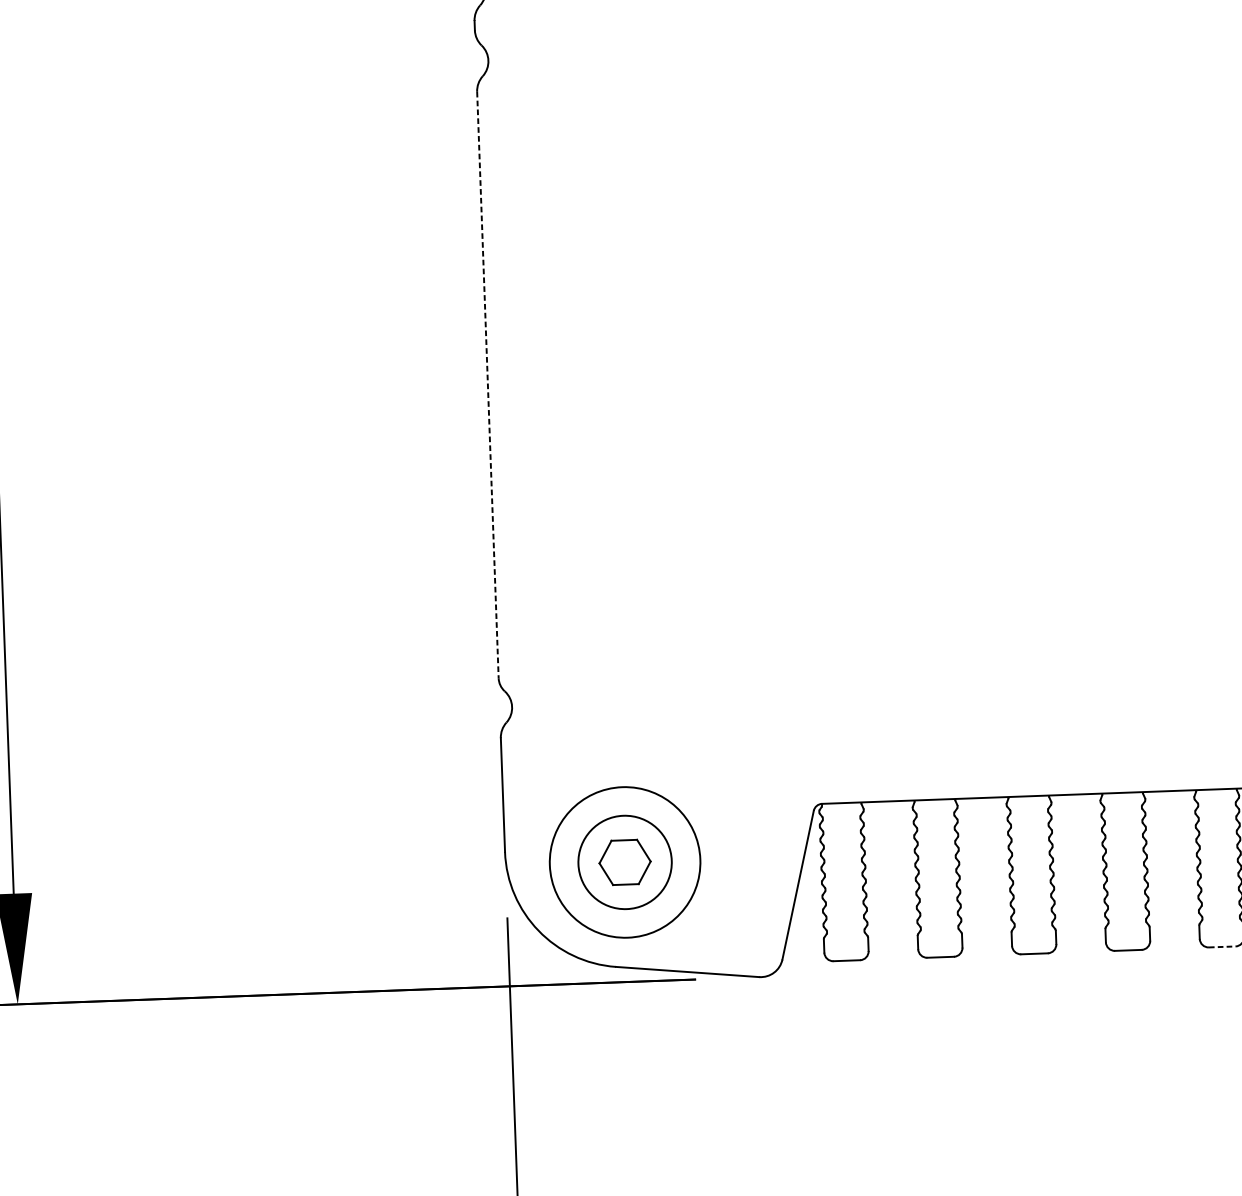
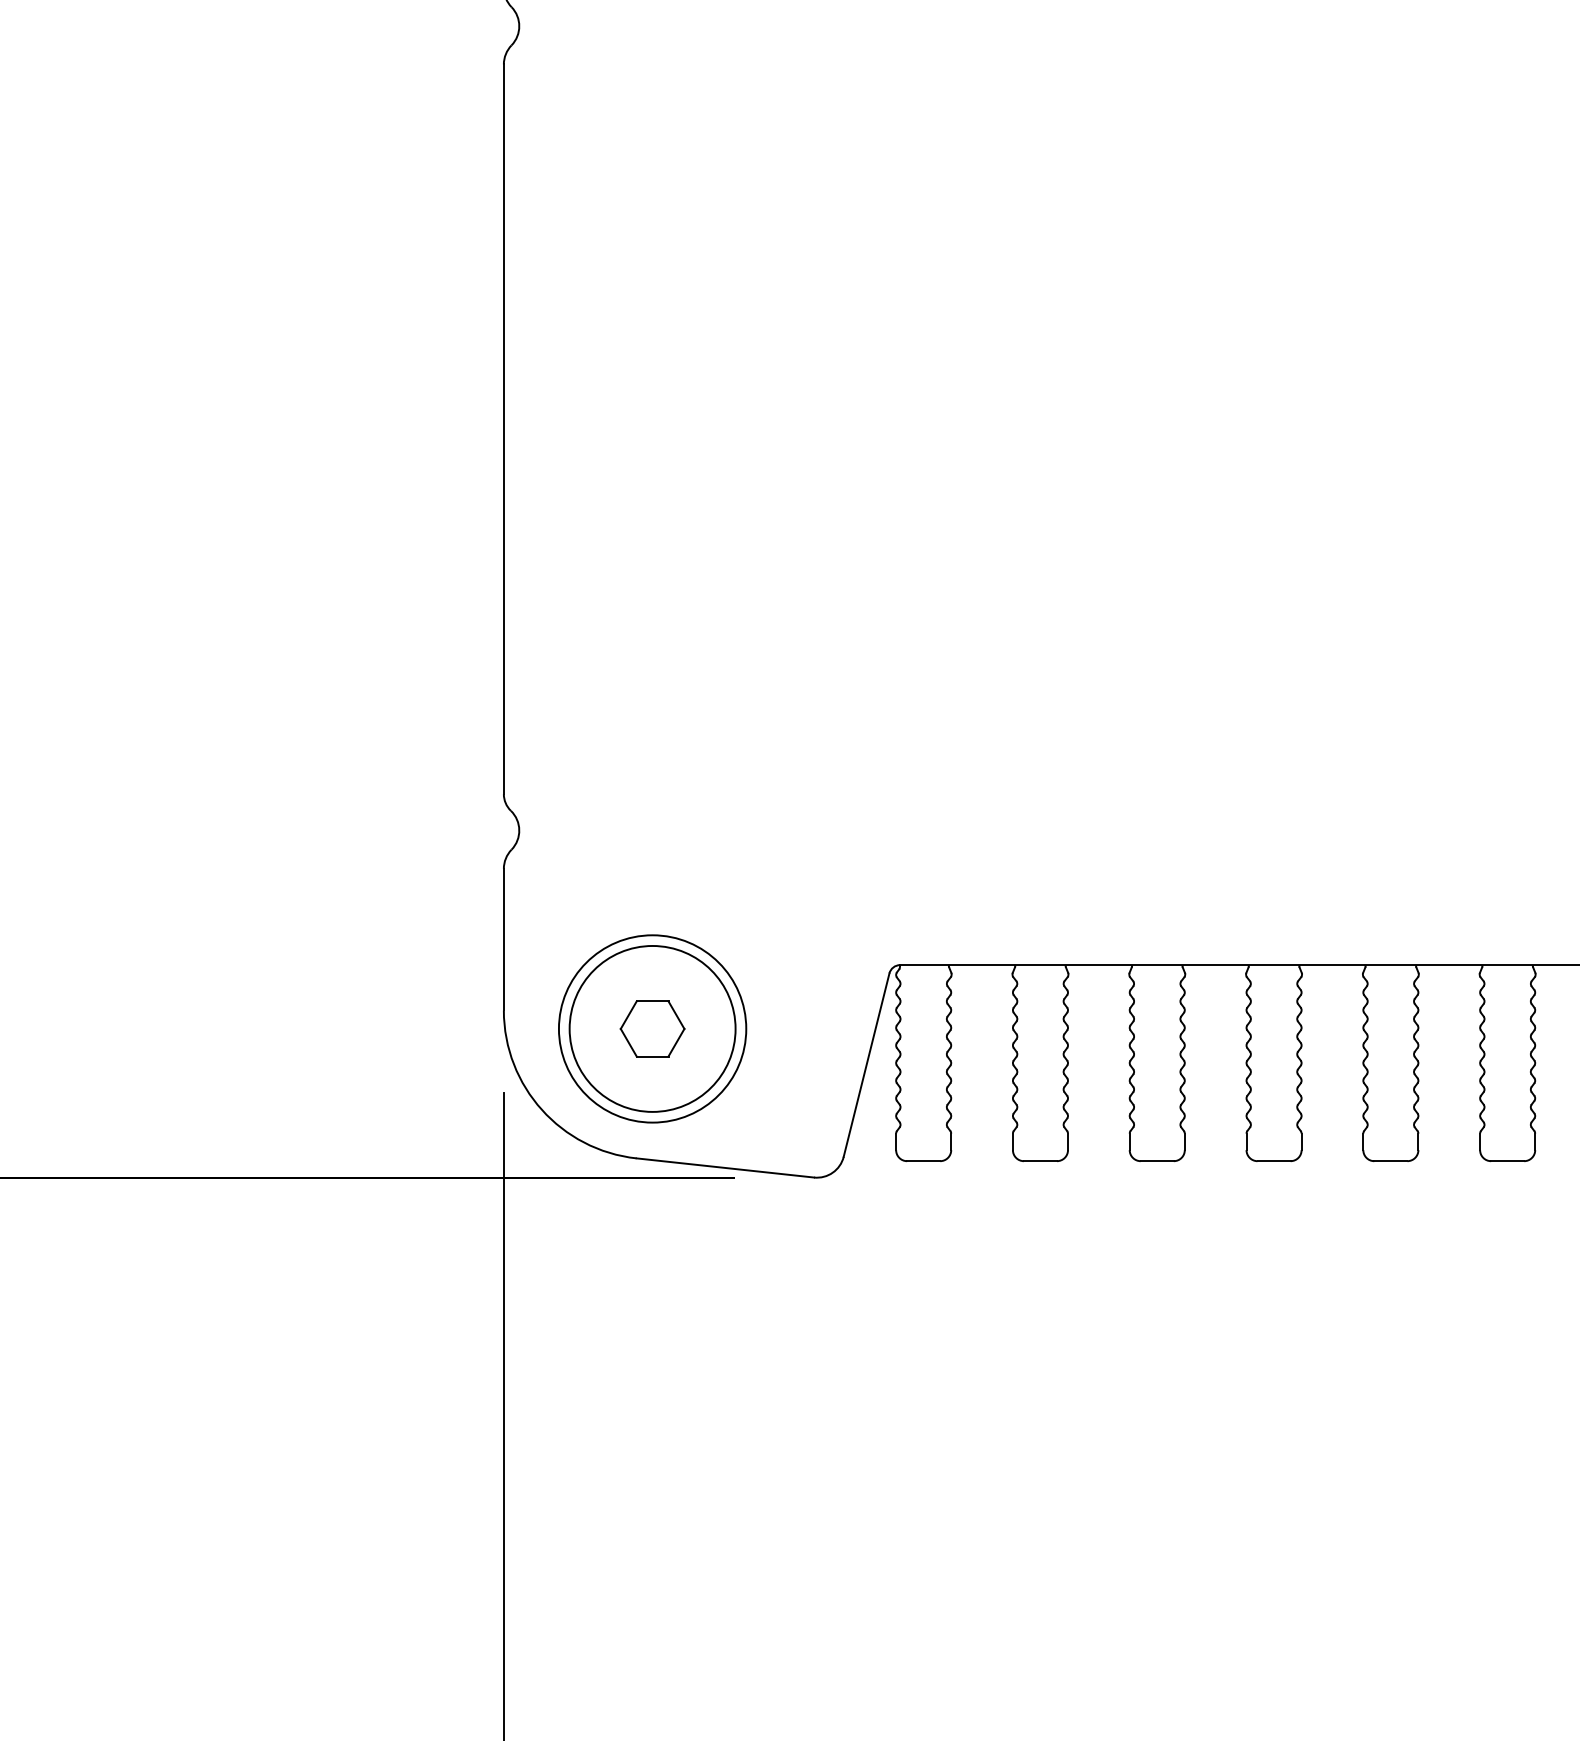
line: (487, 385) -> (503, 429), dashed -> solid
circle: (625, 862) -> (652, 1028), size x1.43
line: (1221, 947) -> (1390, 1161), dashed -> solid

